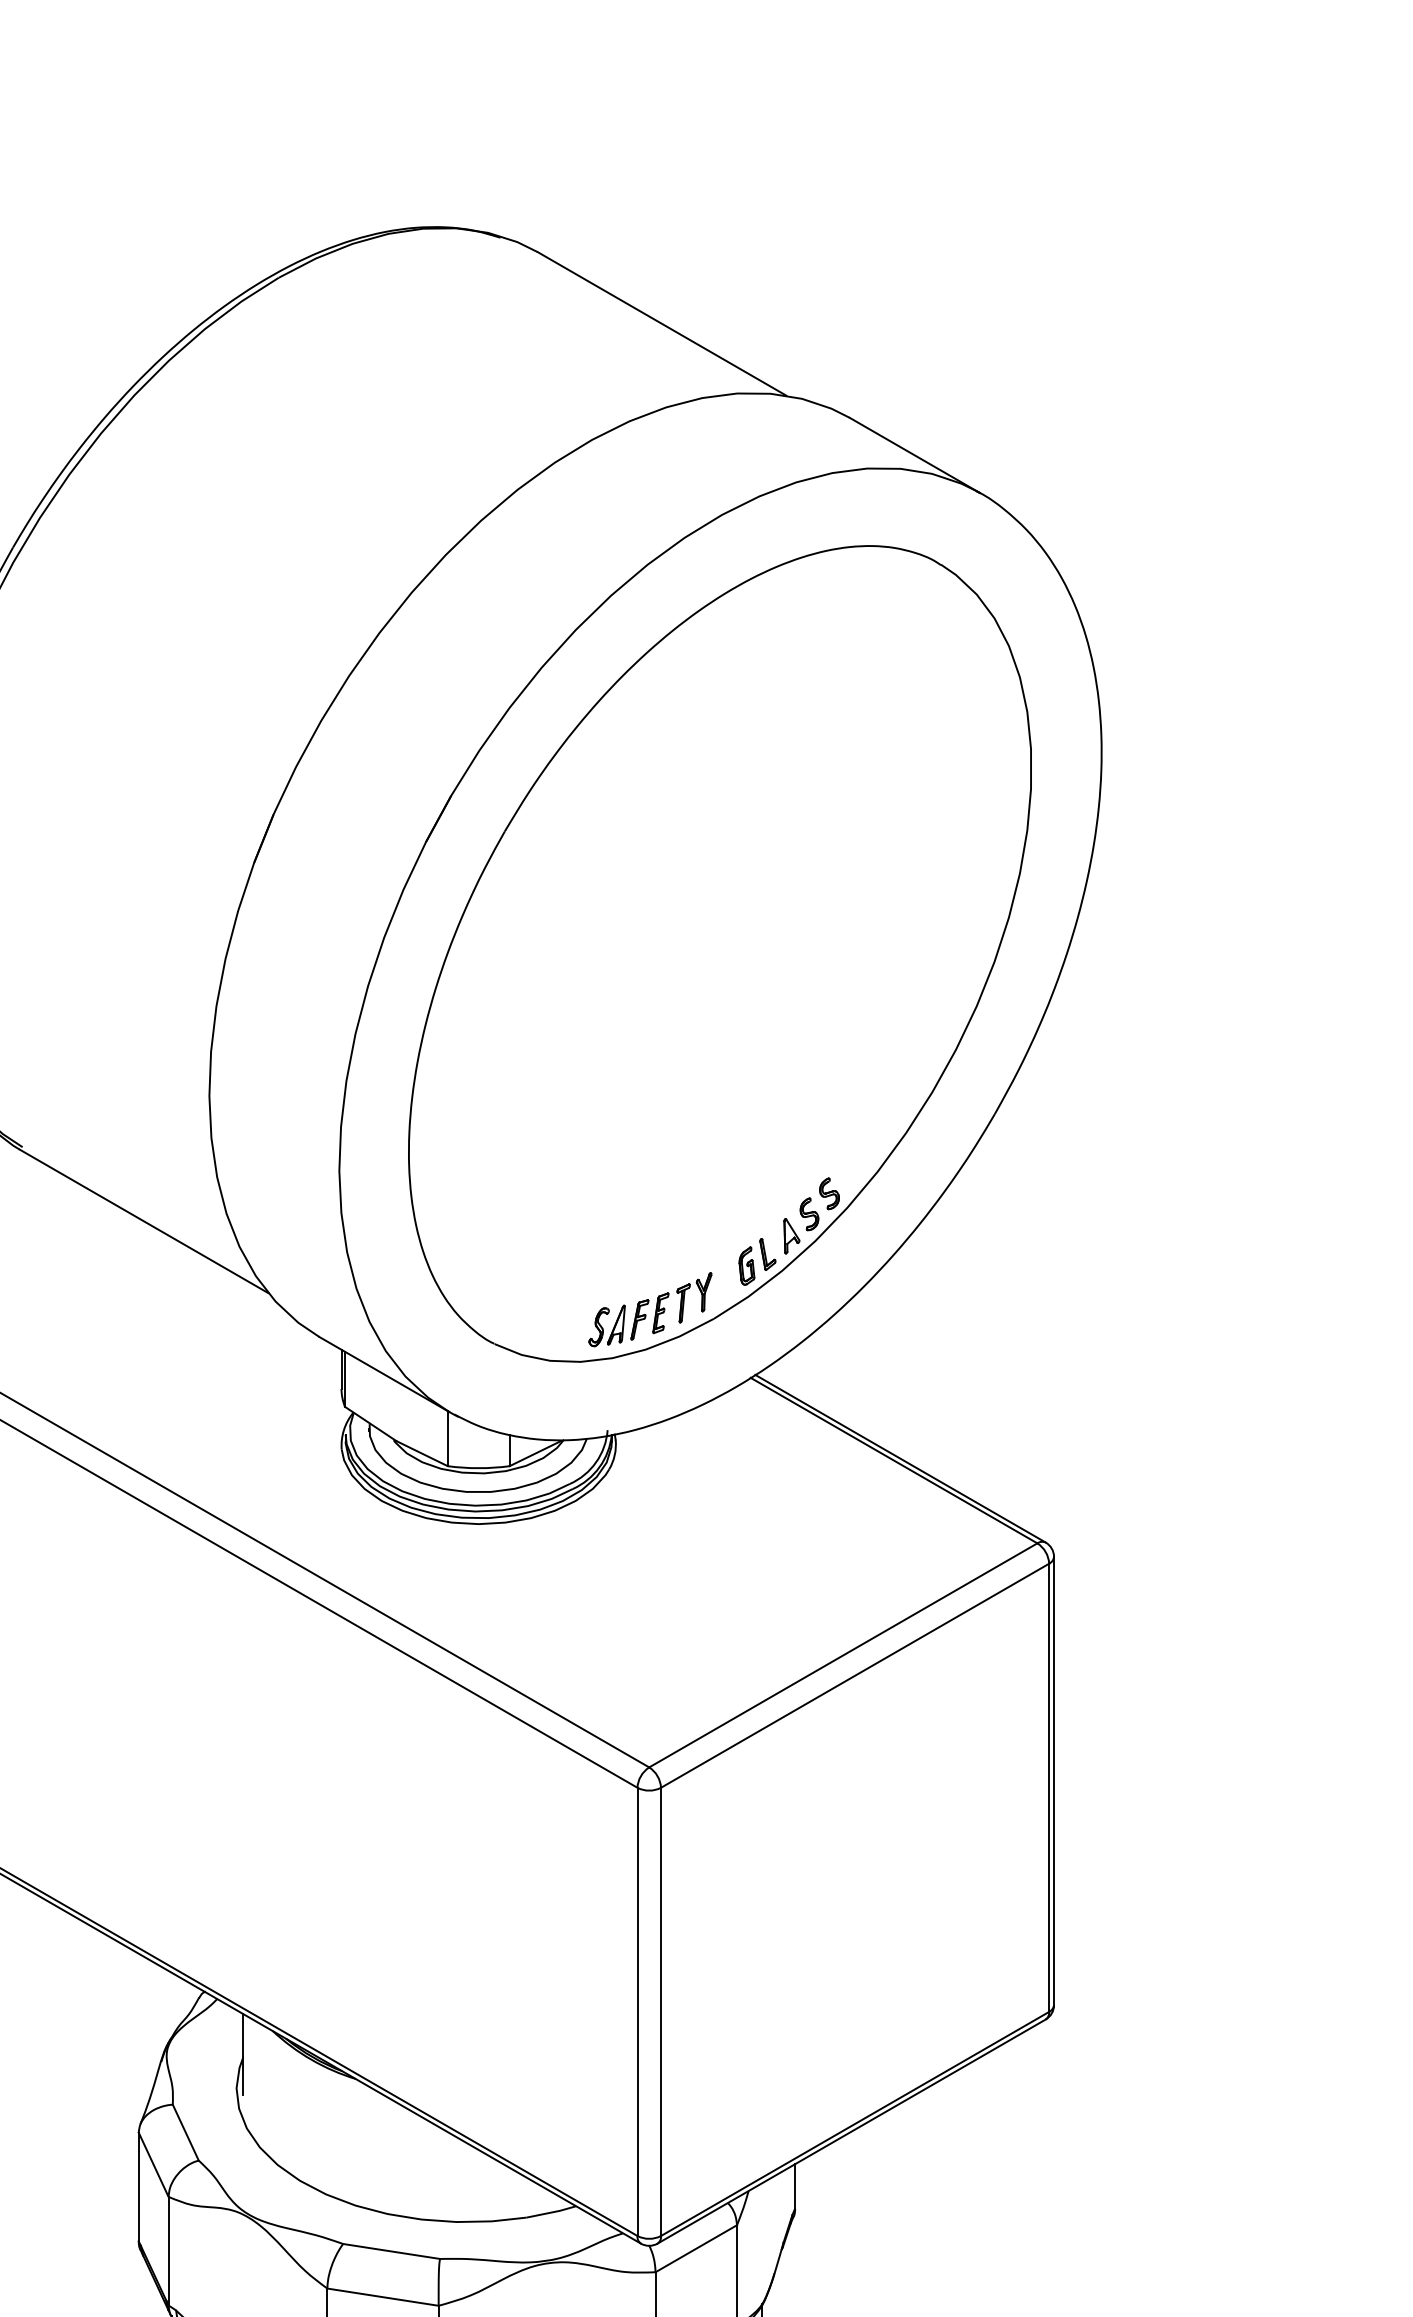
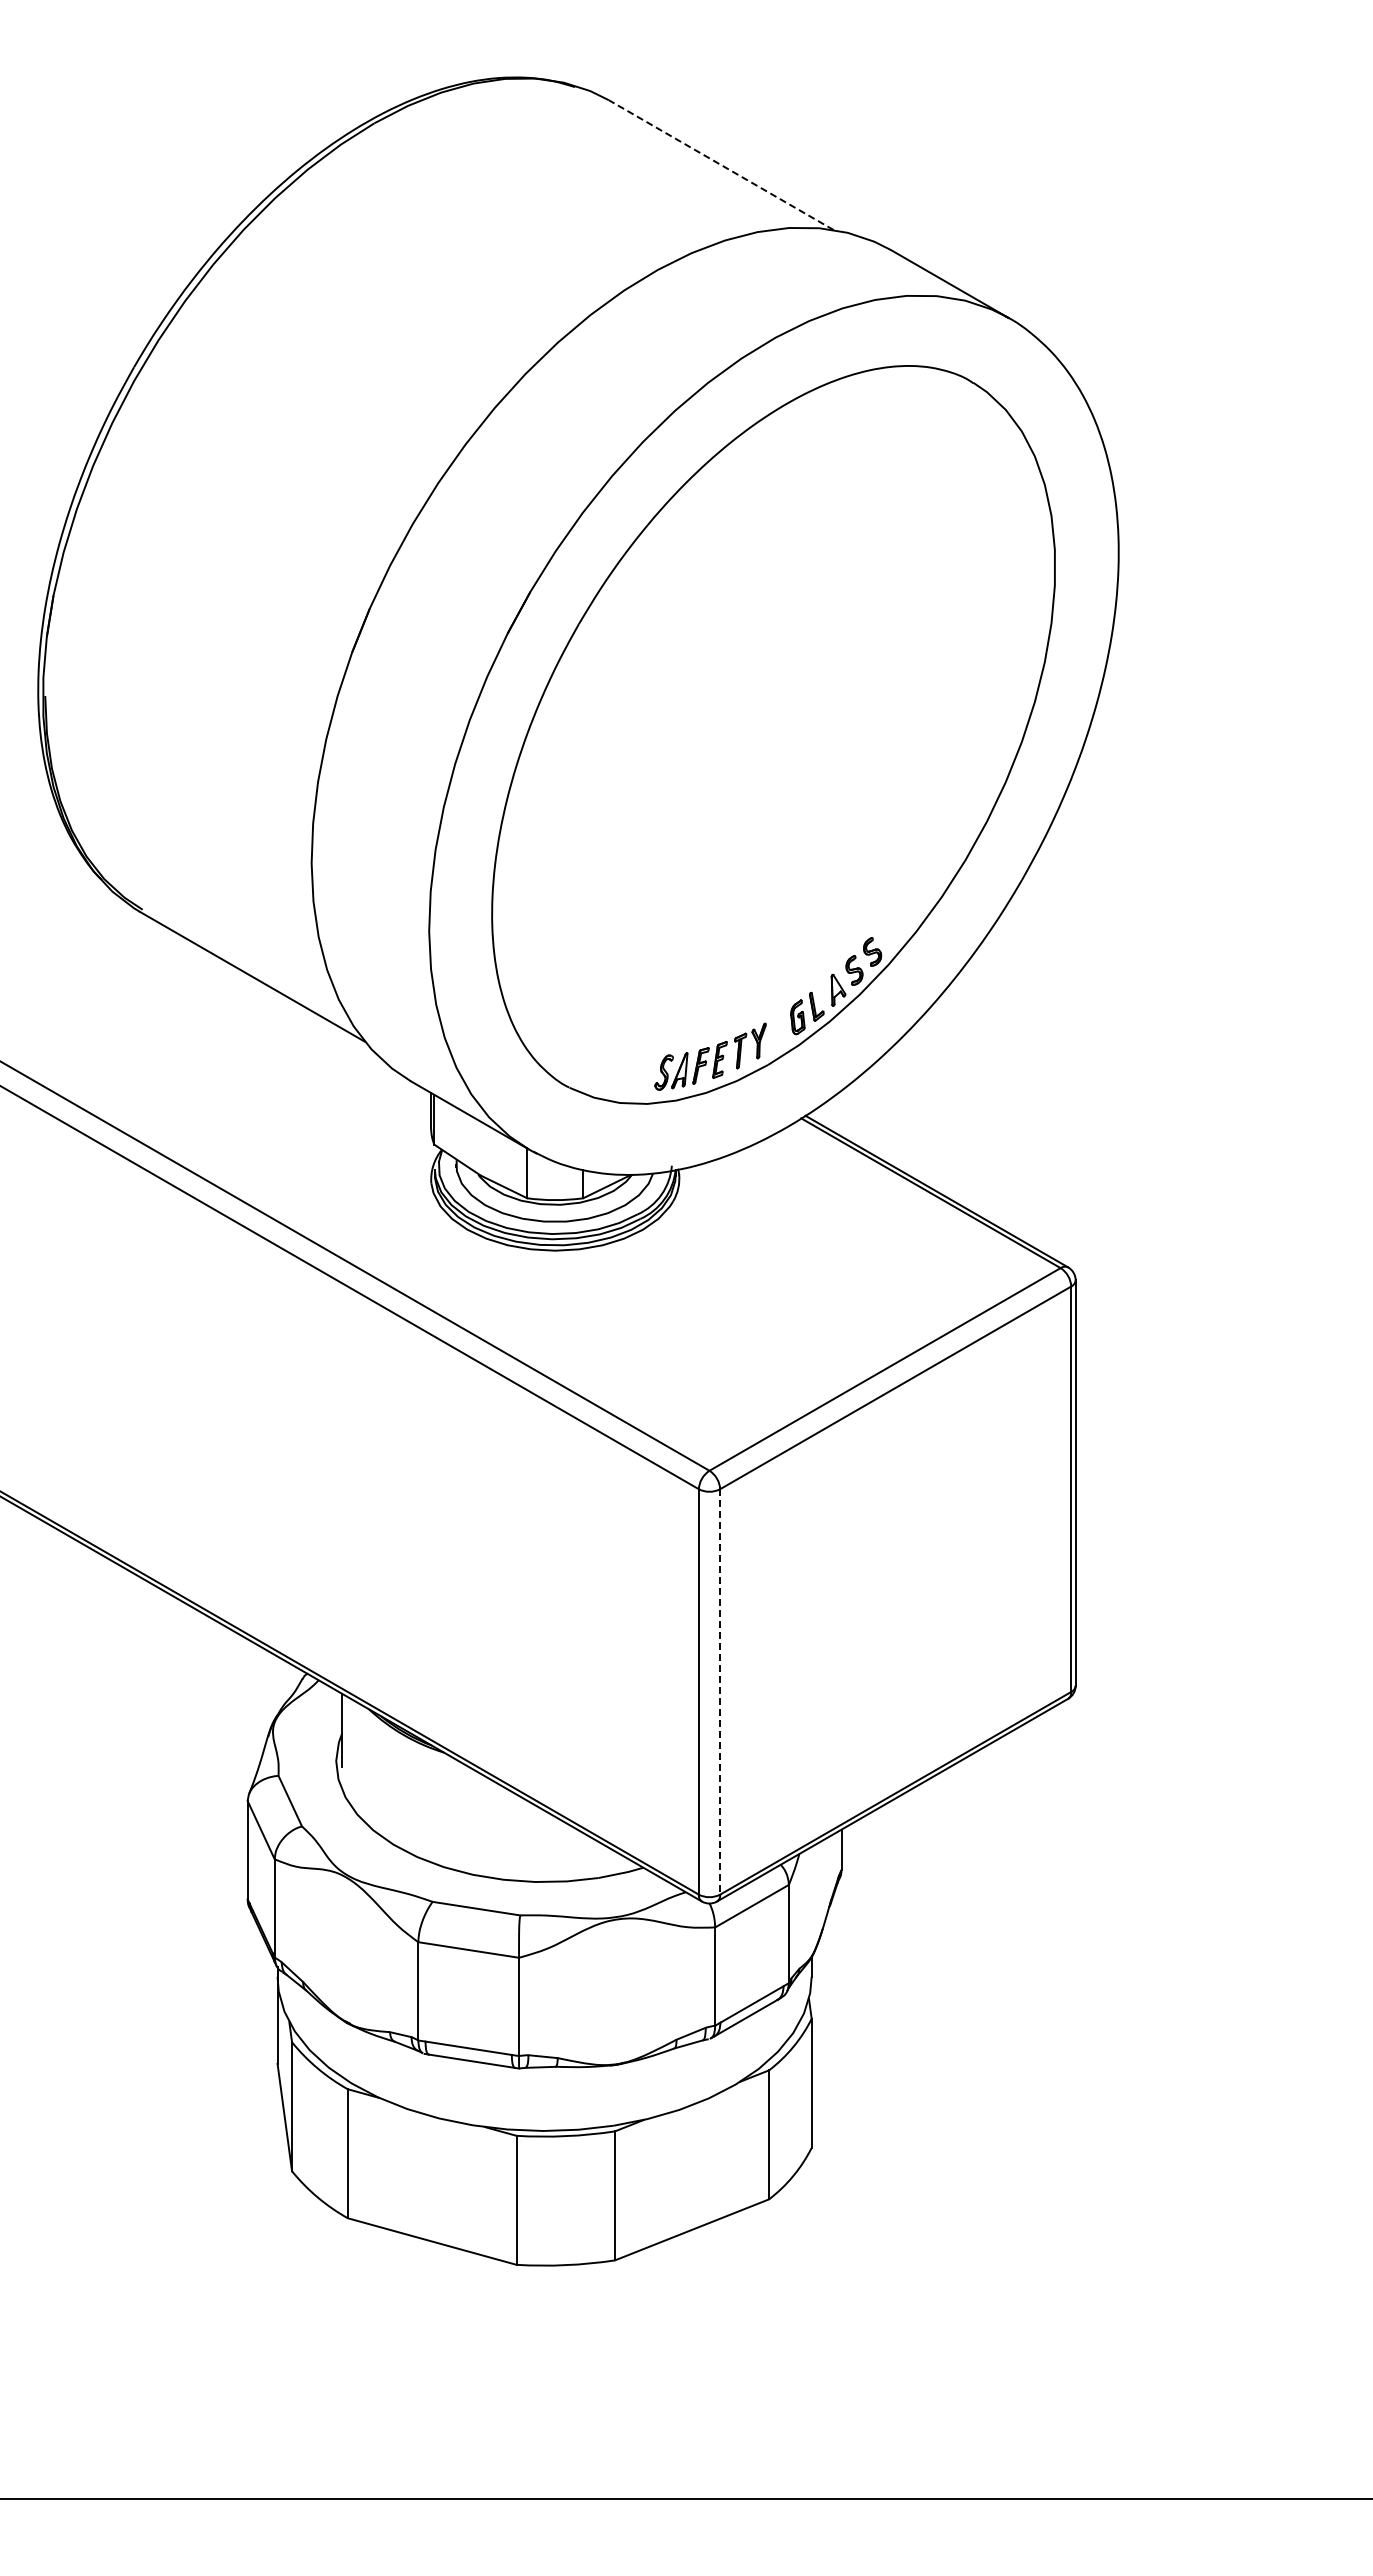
line: (662, 324) -> (721, 165), solid -> dashed
line: (661, 2011) -> (720, 1691), solid -> dashed

